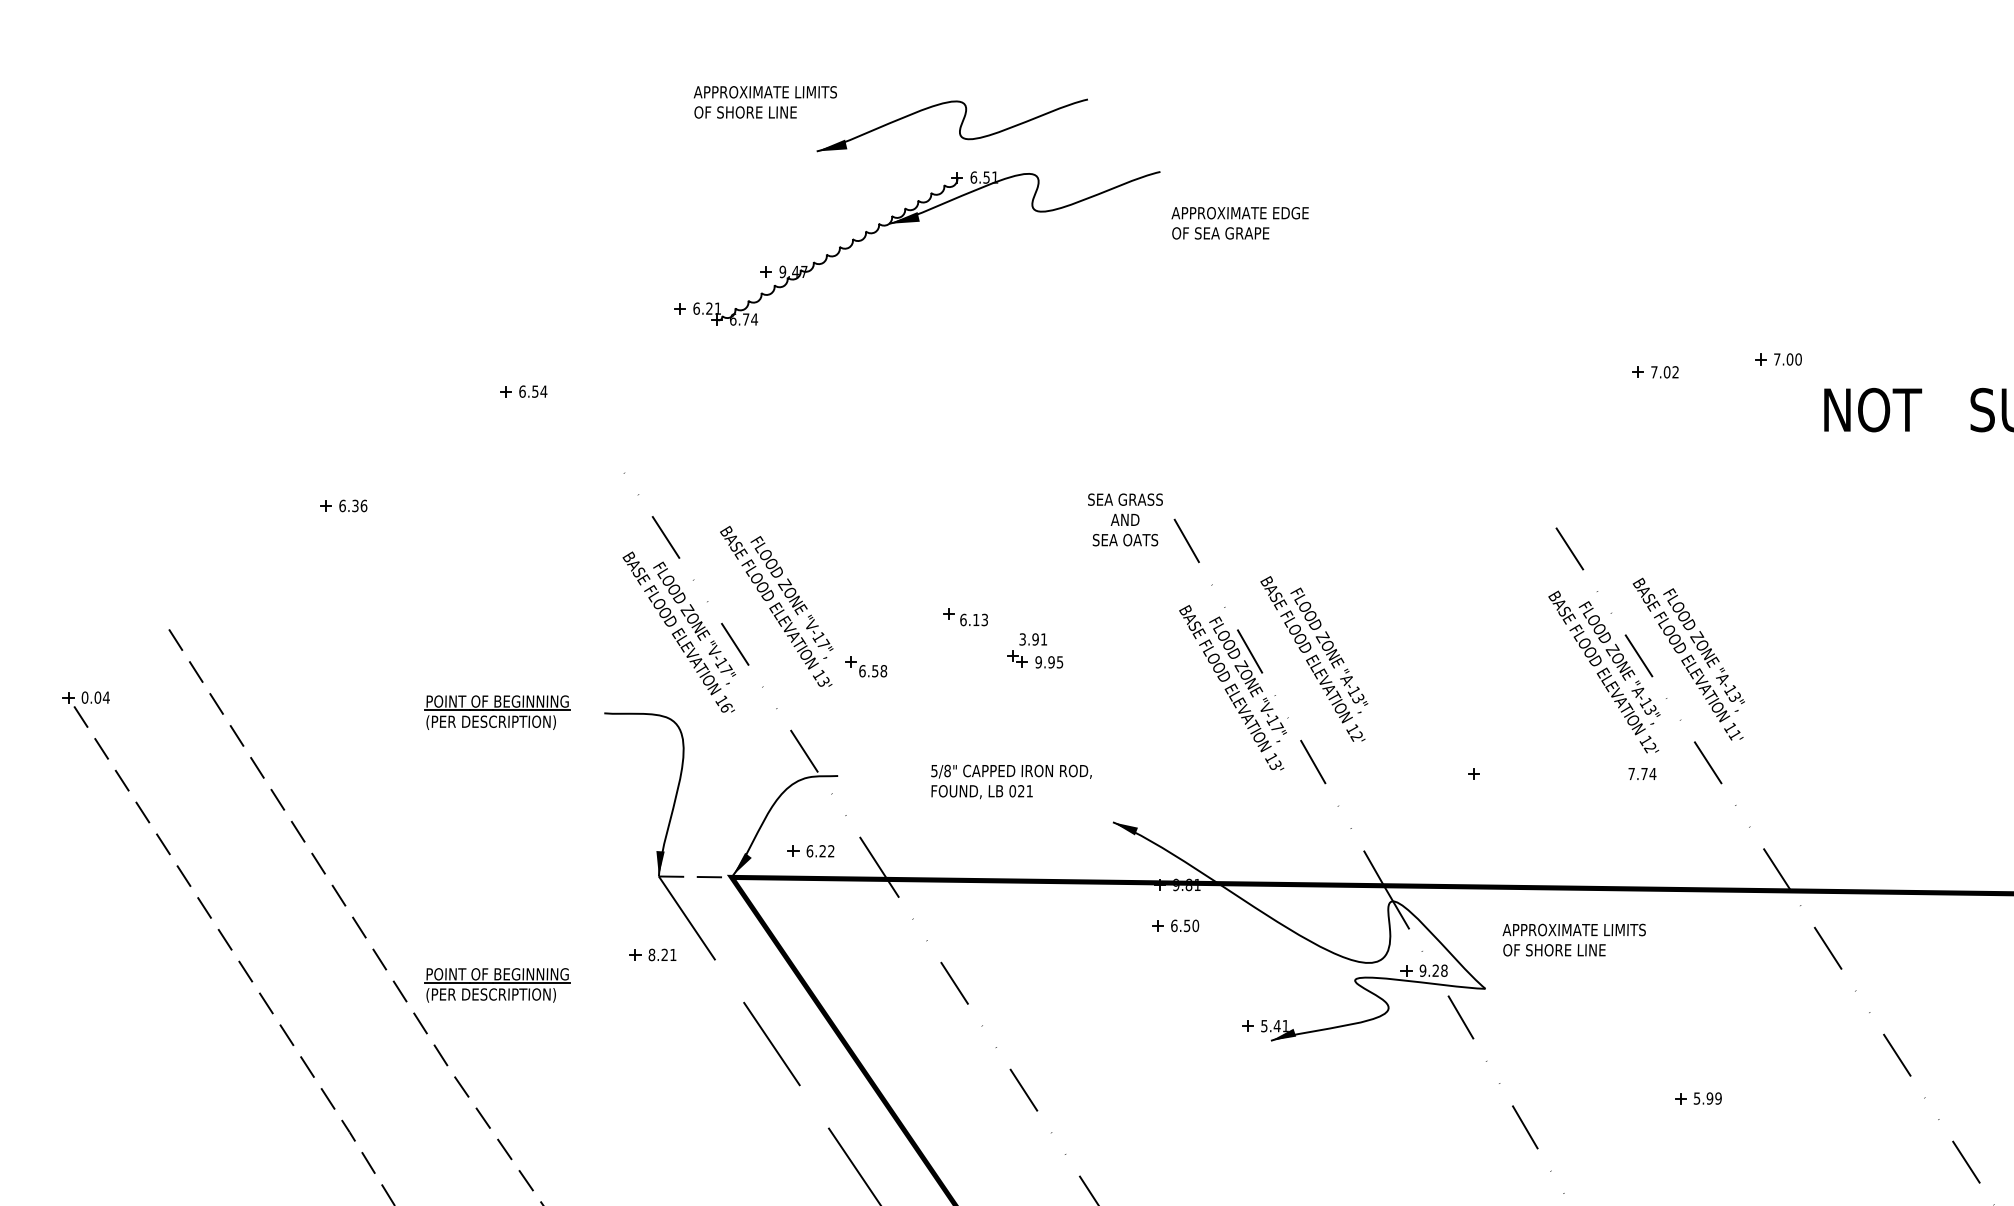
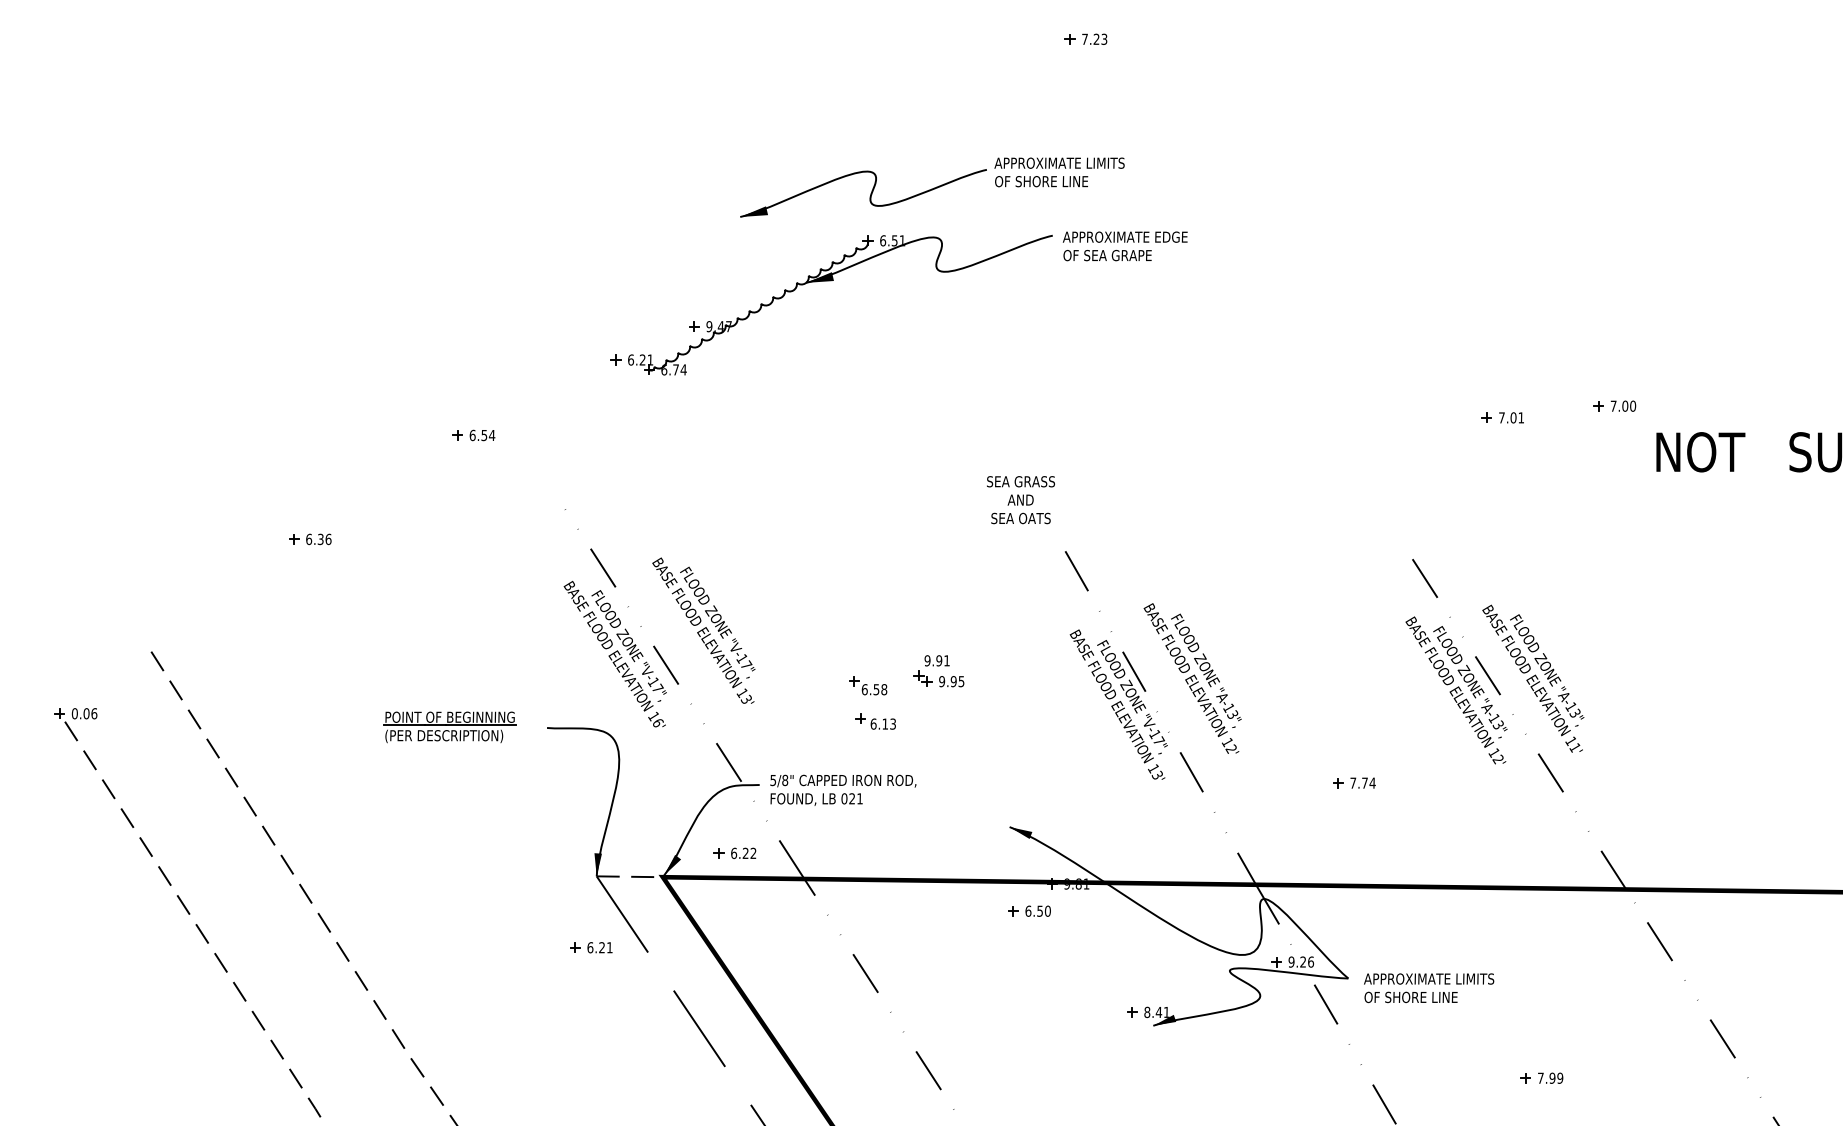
text: (765, 102) -> (1059, 172), moved
text: (1240, 223) -> (1125, 246), moved
text: (1674, 371) -> (1520, 417), 7.02 -> 7.01
text: (1124, 520) -> (1020, 500), moved
part: (965, 617) -> (875, 721), moved
text: (1022, 639) -> (927, 660), 3.91 -> 9.91
part: (866, 666) -> (868, 685), moved
text: (106, 697) -> (94, 713), 0.04 -> 0.06
text: (1641, 773) -> (1362, 782), moved
text: (1011, 780) -> (843, 789), moved
part: (1175, 925) -> (1029, 910), moved
text: (1574, 940) -> (1429, 988), moved
text: (652, 954) -> (590, 947), 8.21 -> 6.21
text: (1443, 970) -> (1310, 961), 9.28 -> 9.26
part: (497, 985) -> (449, 975), removed
text: (1264, 1025) -> (1147, 1011), 5.41 -> 8.41
text: (1696, 1097) -> (1540, 1077), 5.99 -> 7.99

